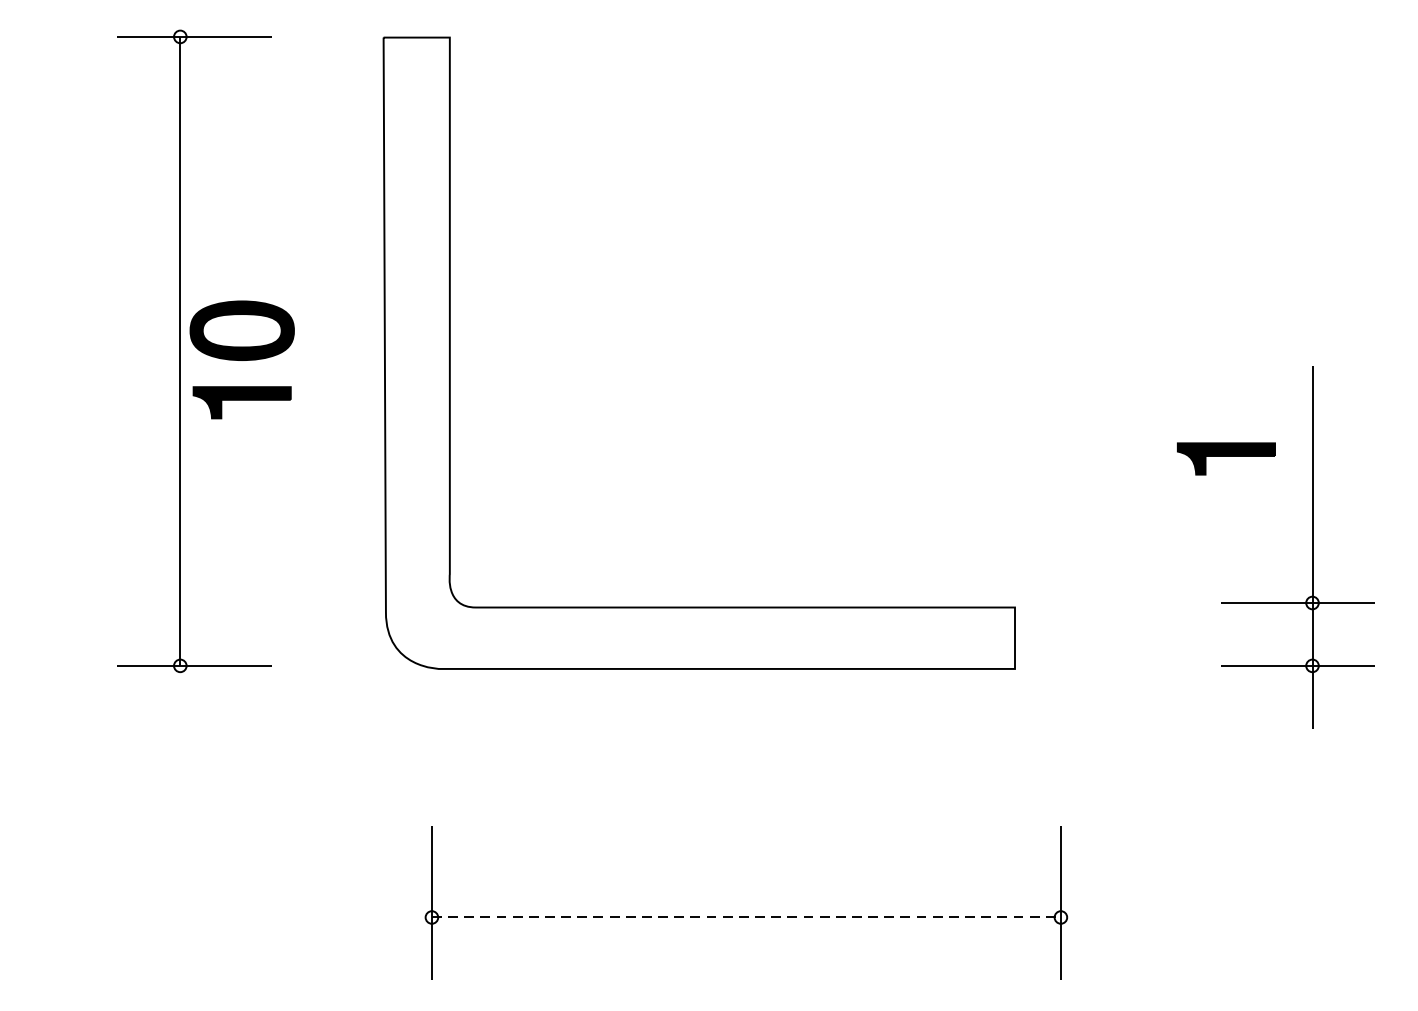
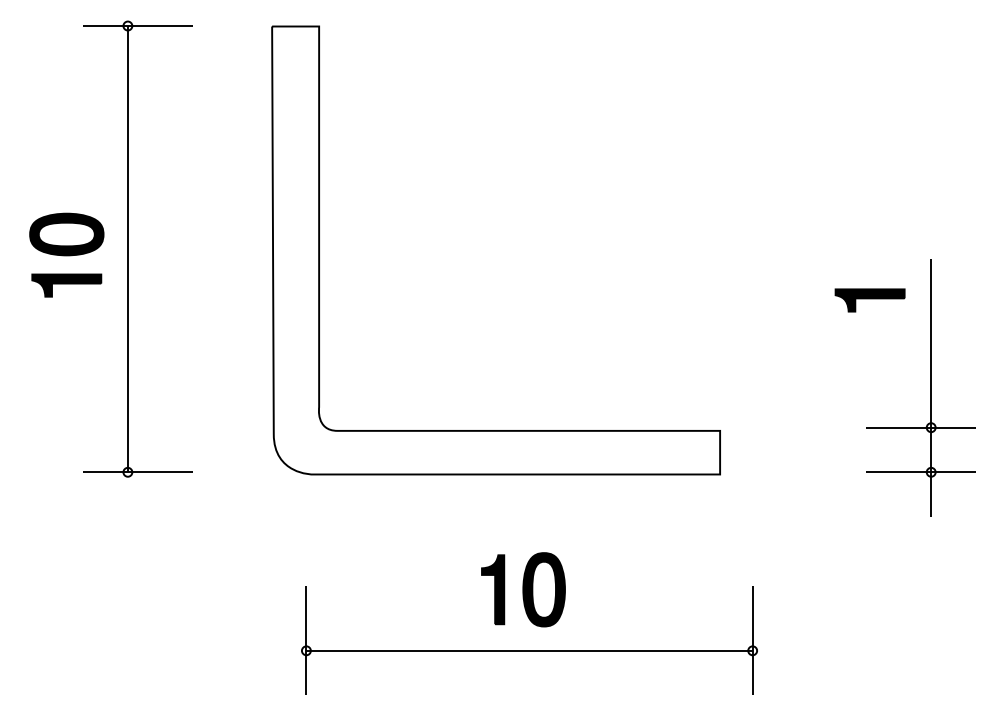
part: (241, 358) -> (66, 254), moved
part: (1225, 458) -> (869, 300), moved
part: (737, 831) -> (523, 589), added
line: (747, 917) -> (530, 650), dashed -> solid

